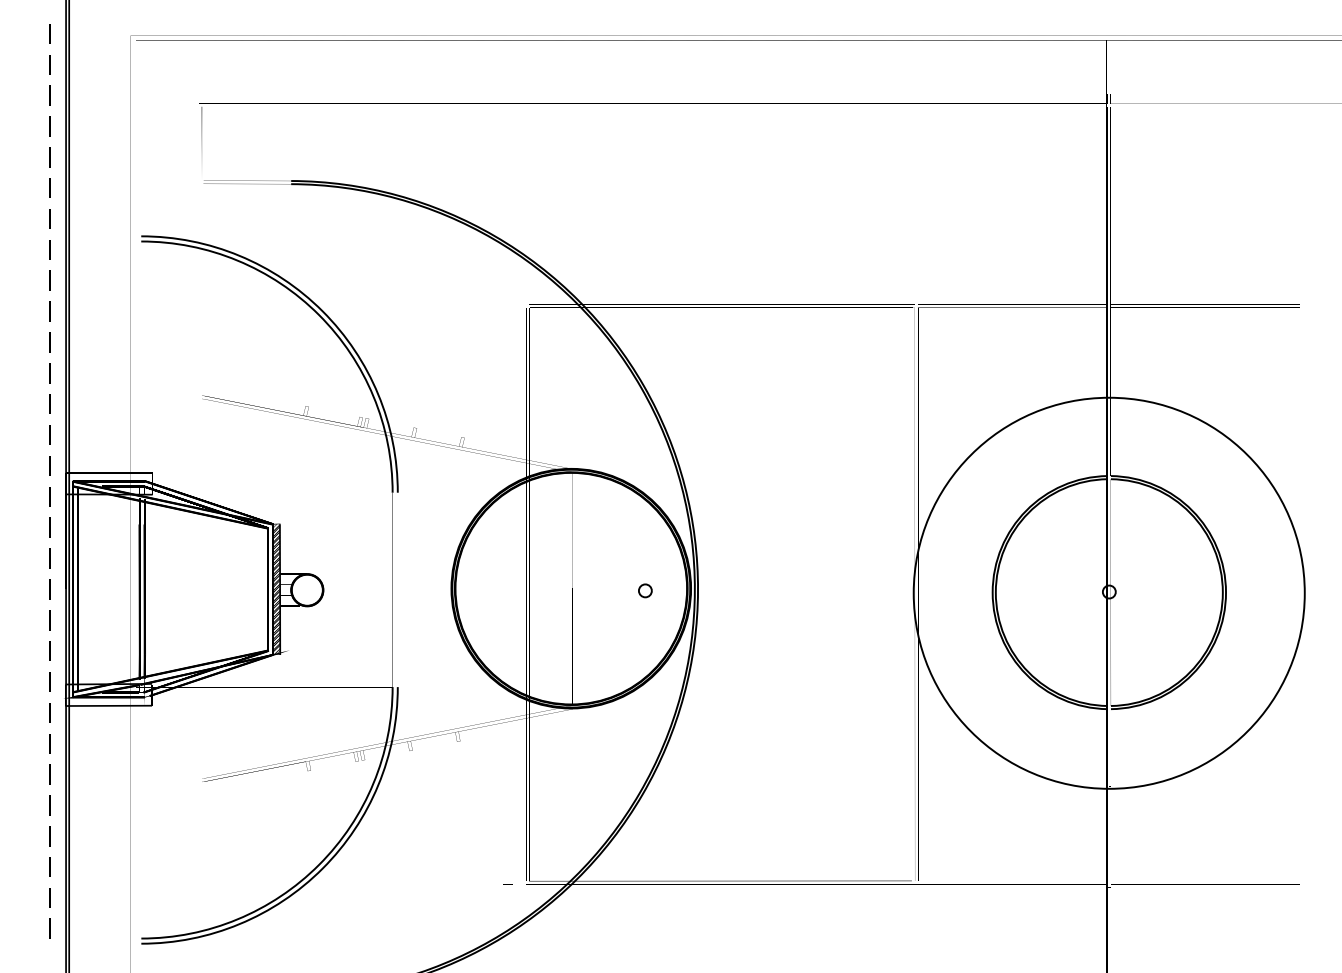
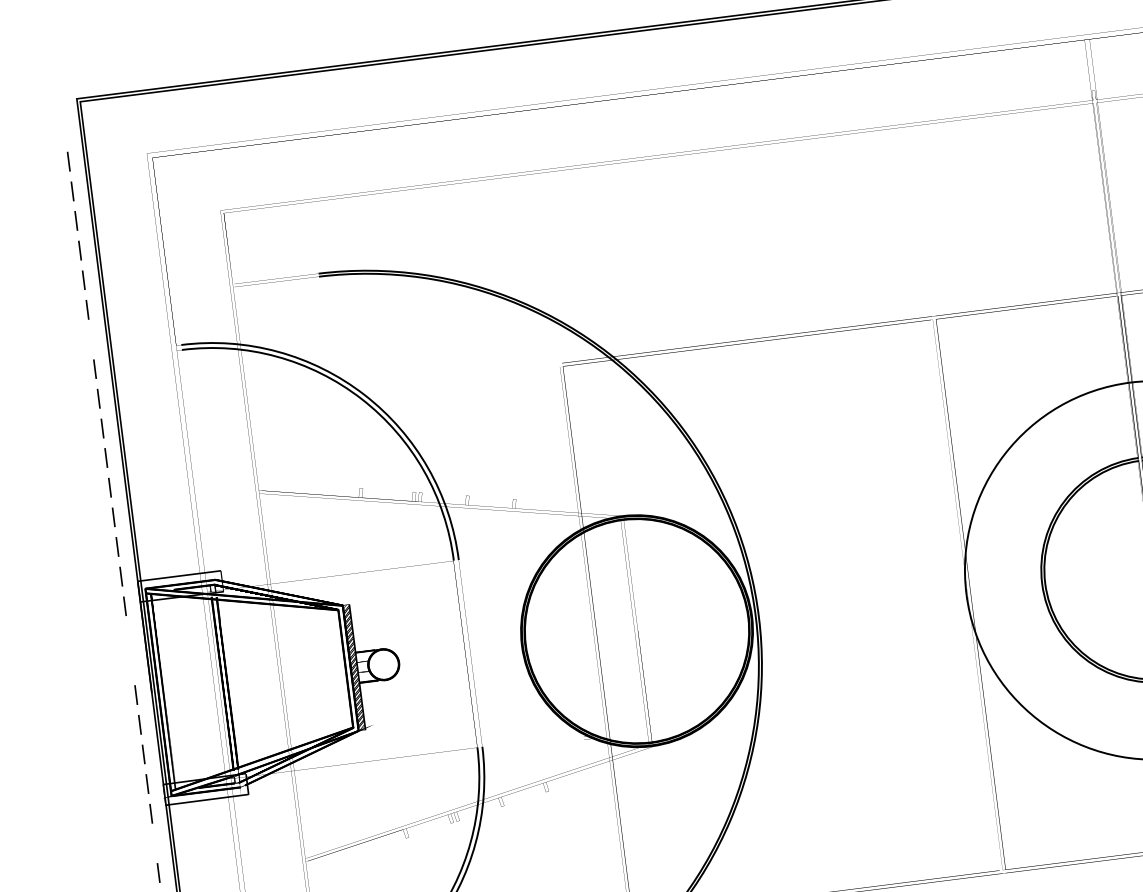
line: (49, 218) -> (91, 339), removed
line: (49, 527) -> (128, 635), removed
line: (49, 558) -> (132, 665), removed
part: (645, 590) -> (708, 623), removed
line: (49, 743) -> (154, 843), removed

